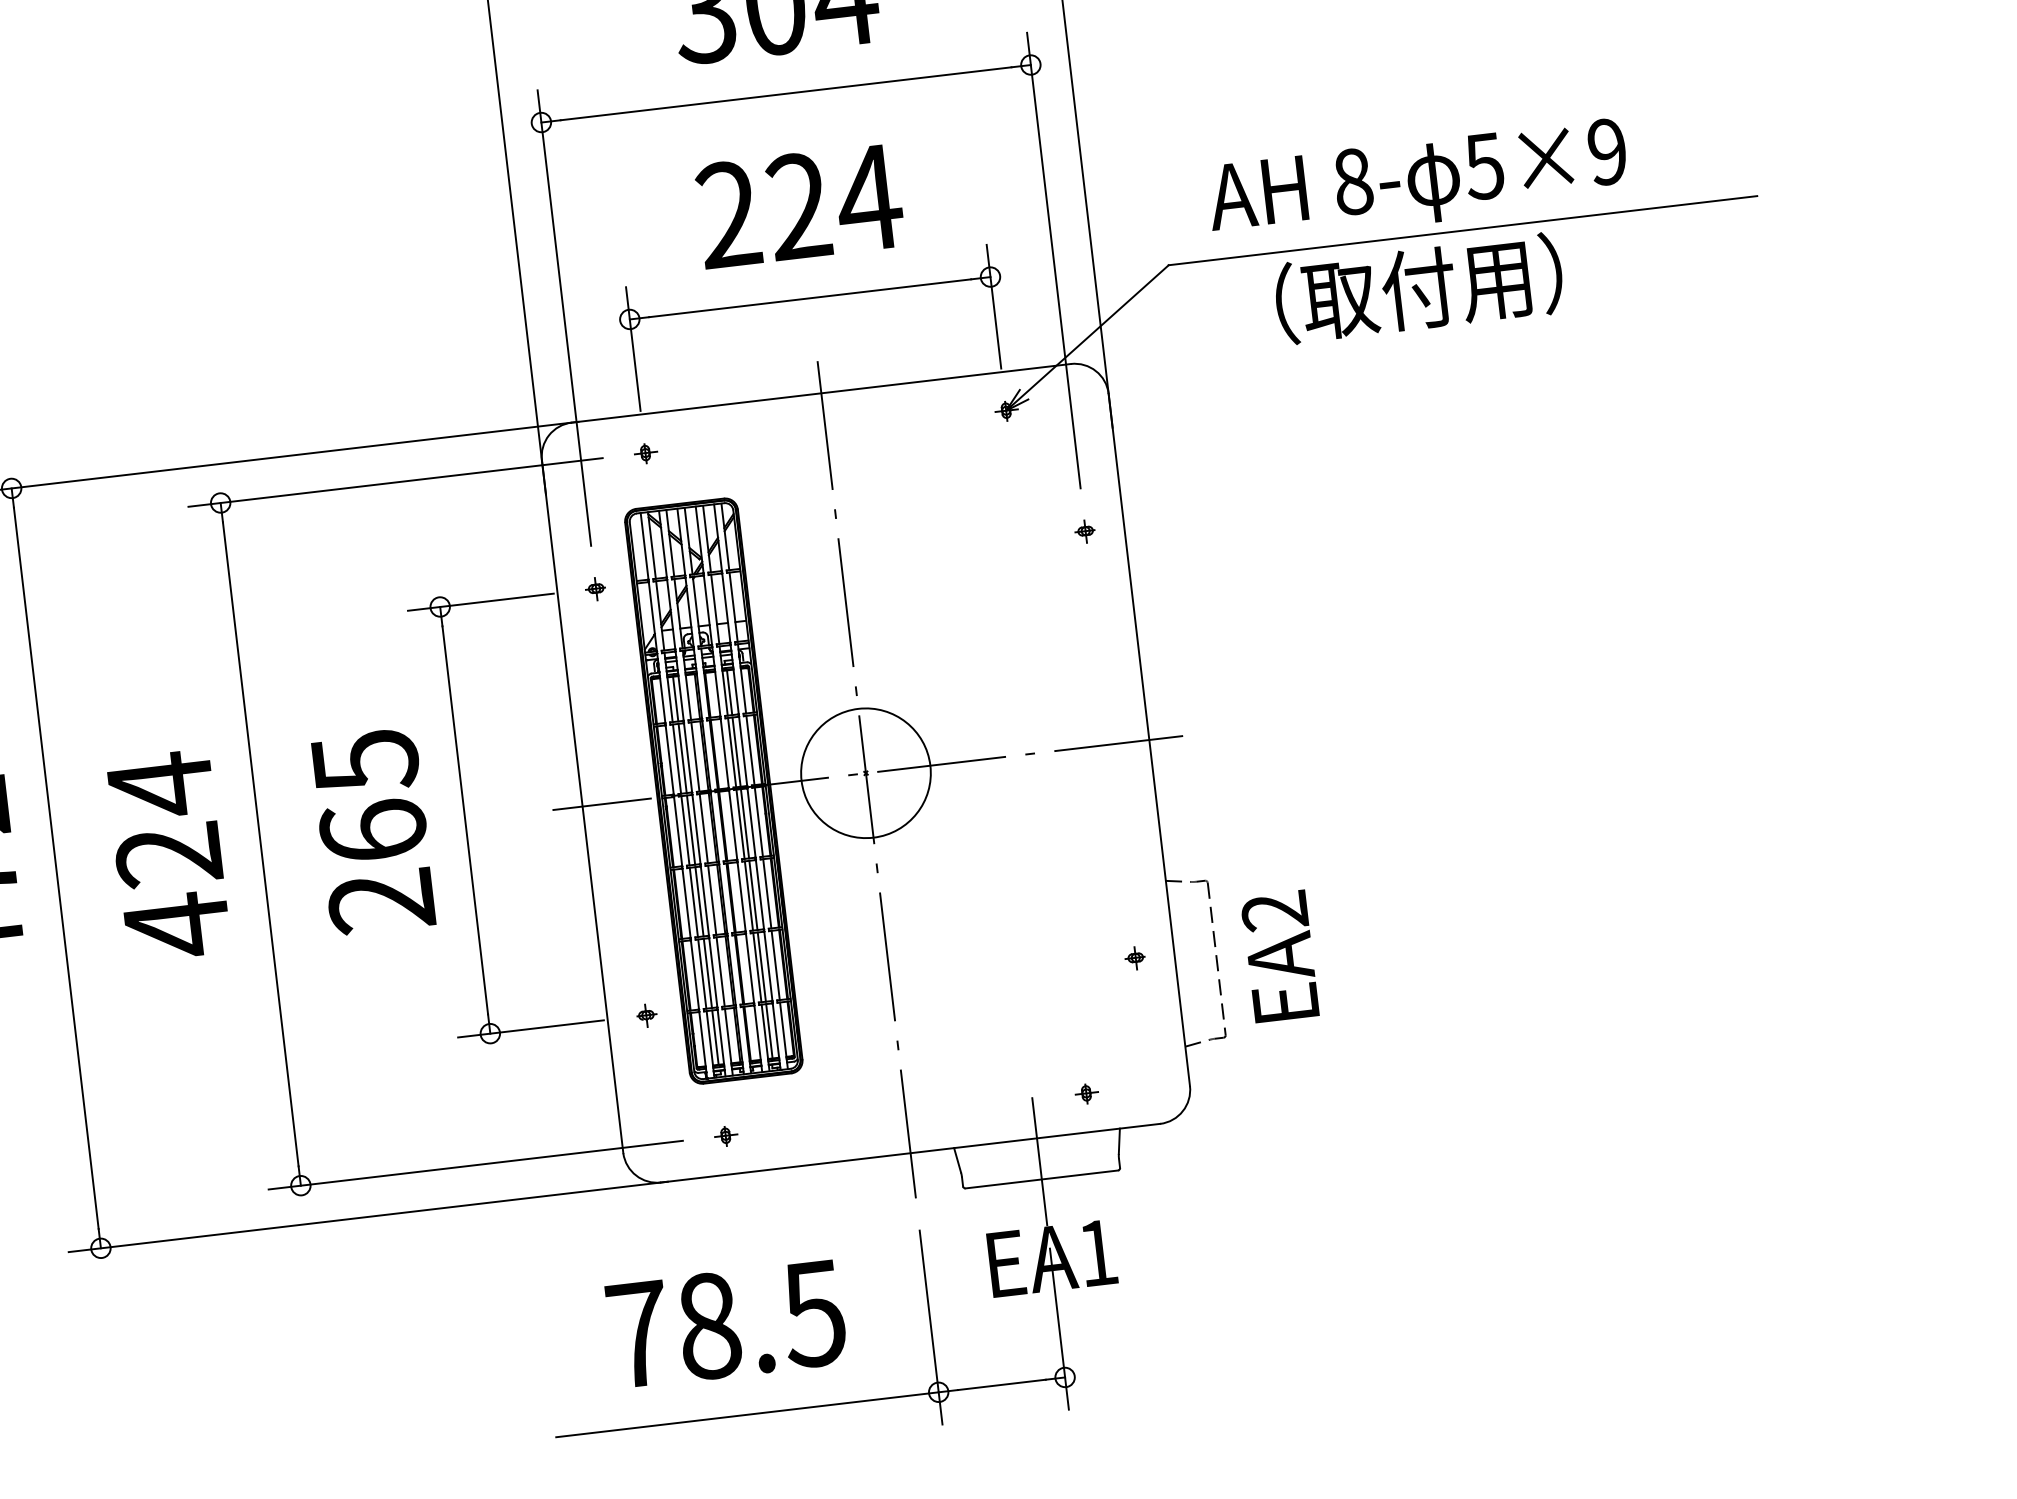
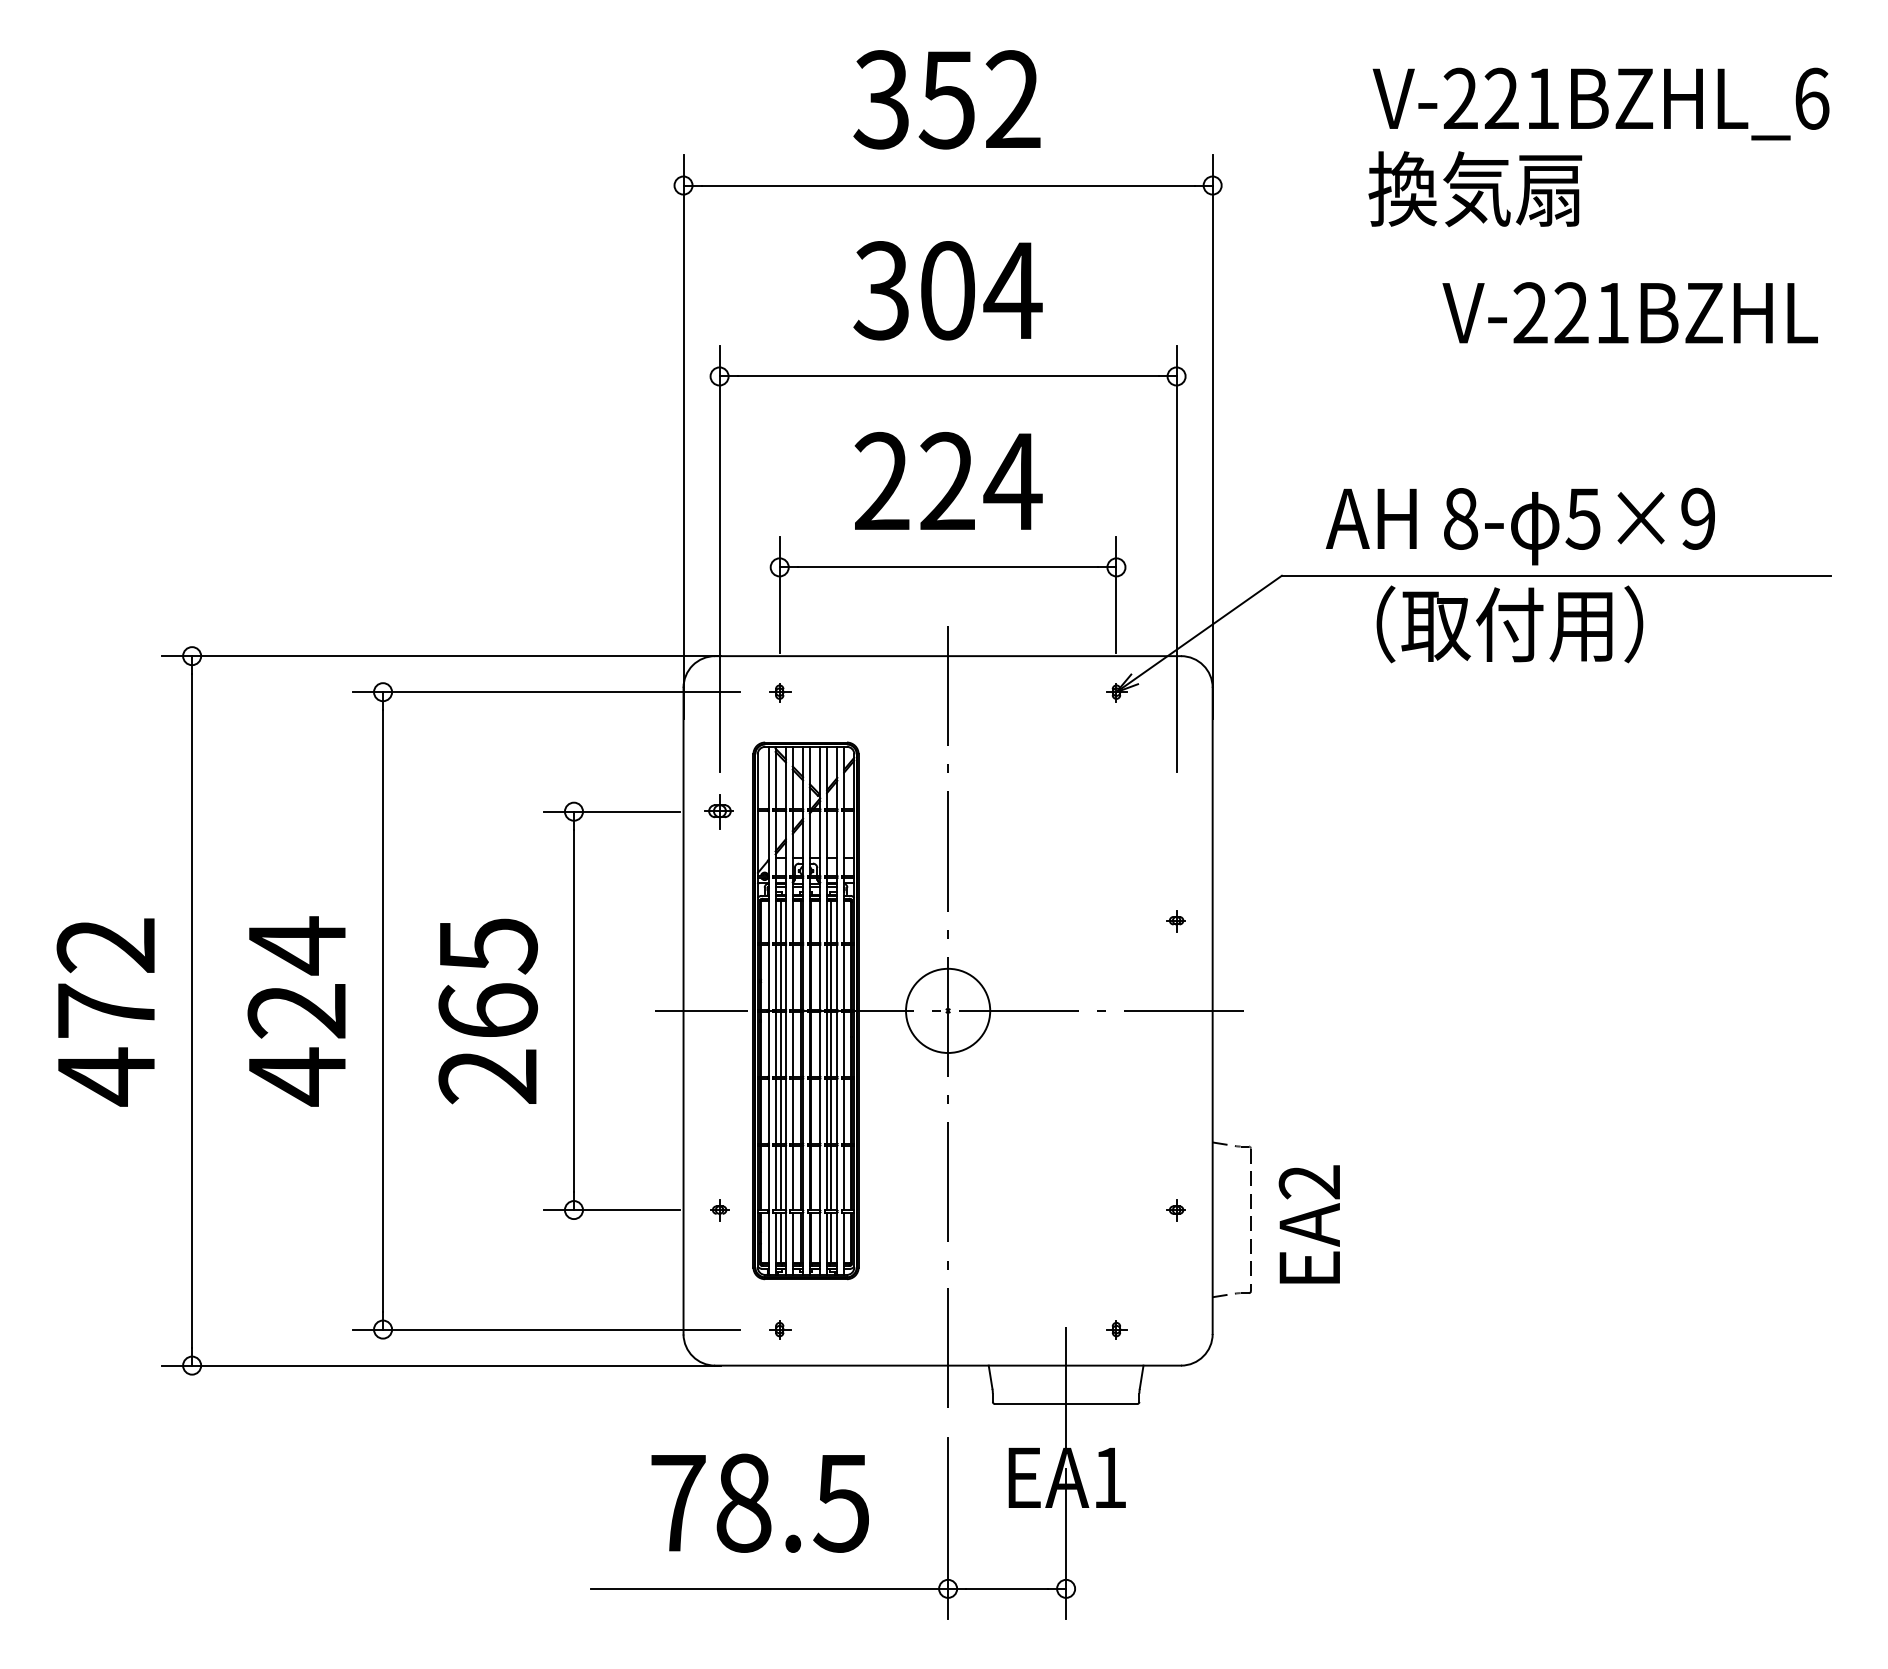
part: (1084, 532) -> (1175, 921), moved
part: (595, 589) -> (718, 812), size x1.6
circle: (865, 772) -> (947, 1010), size x0.7

